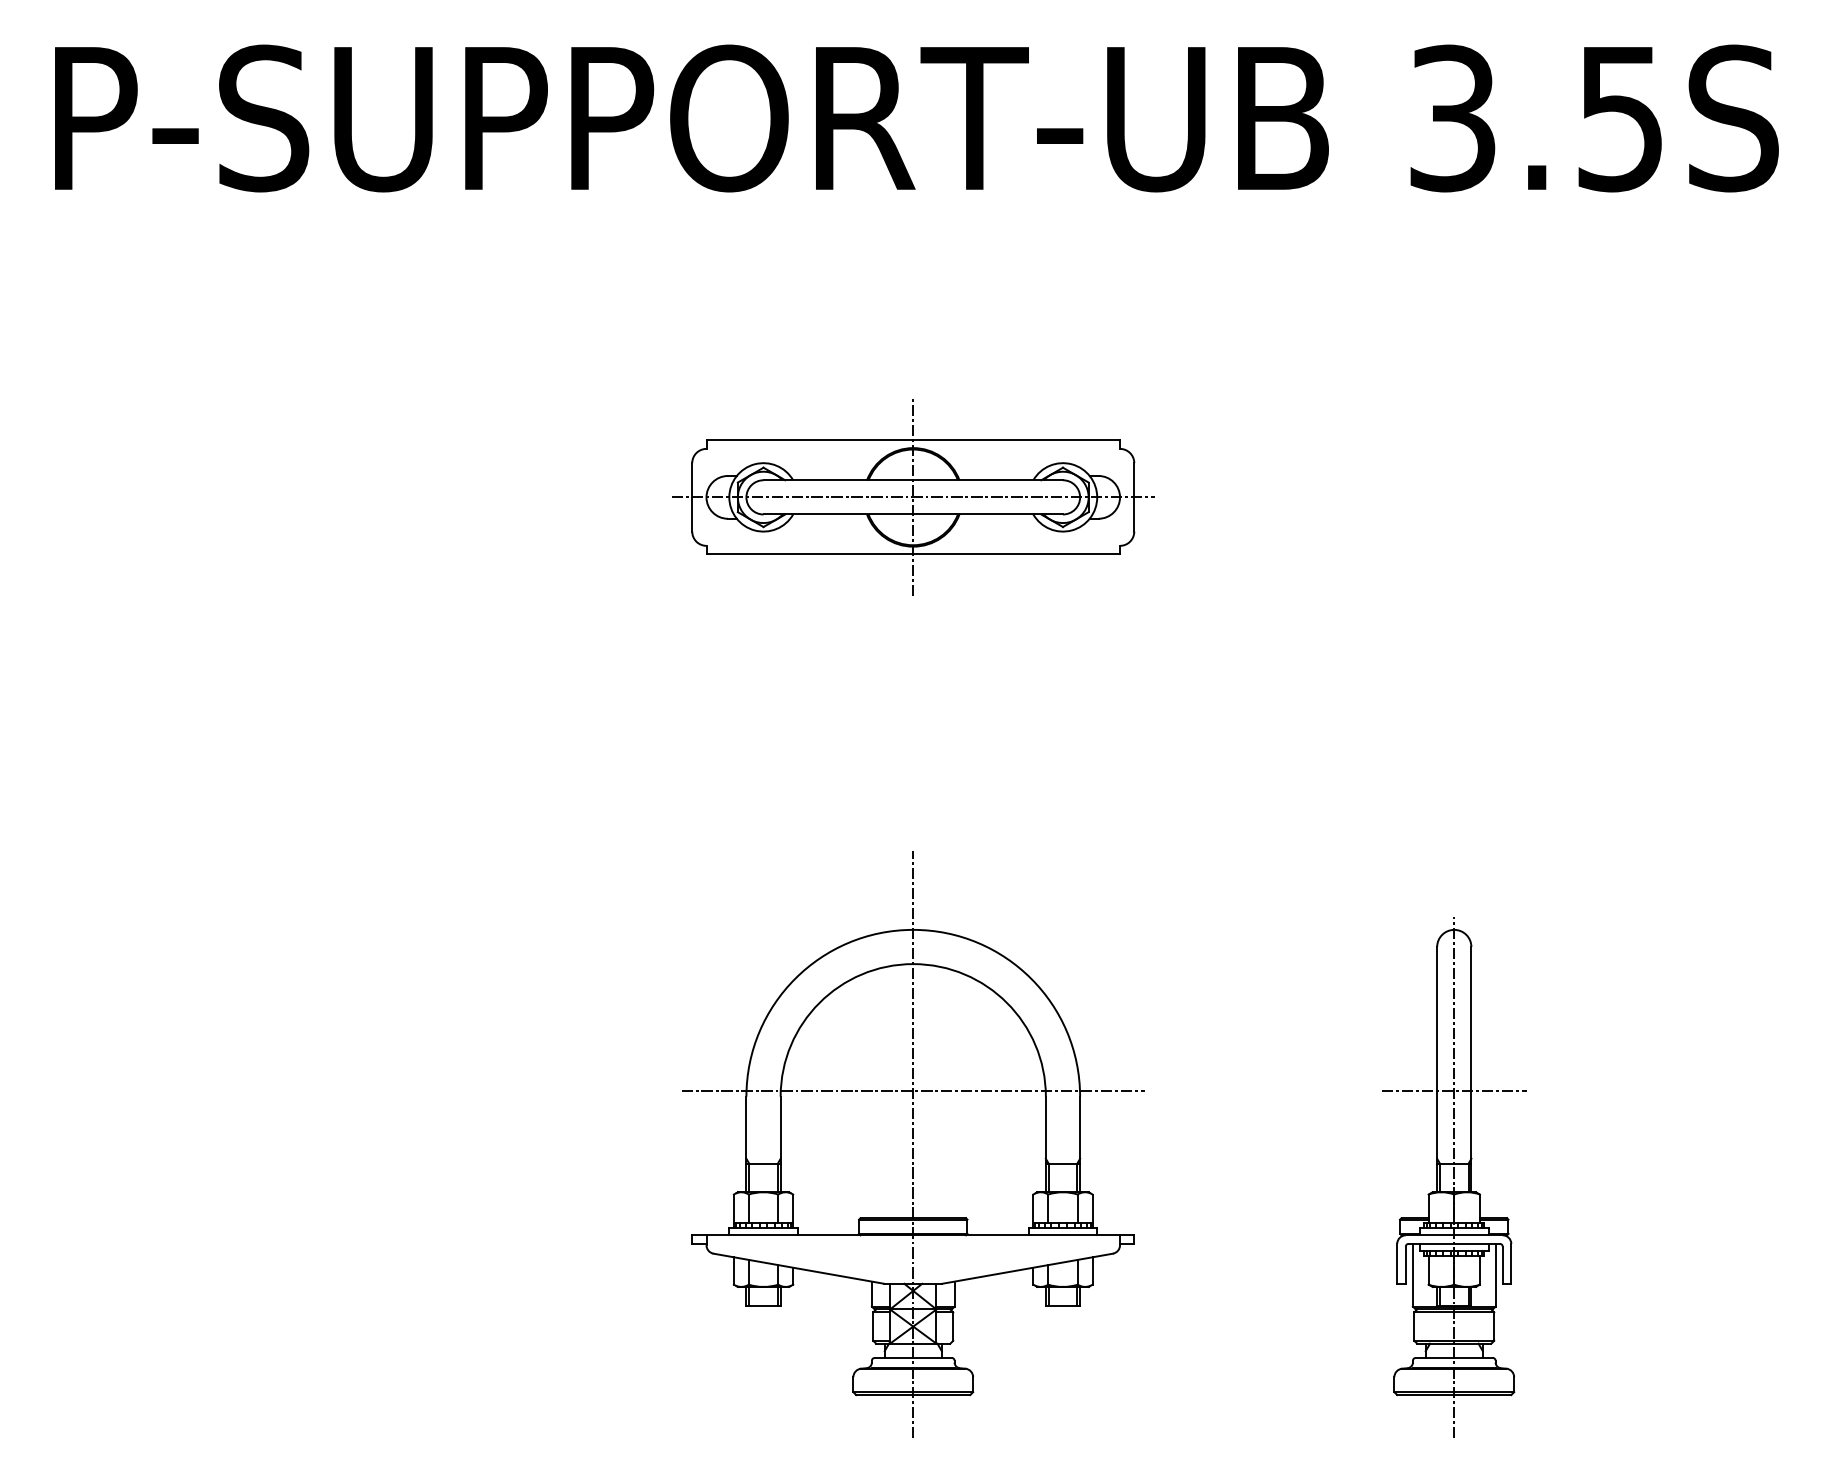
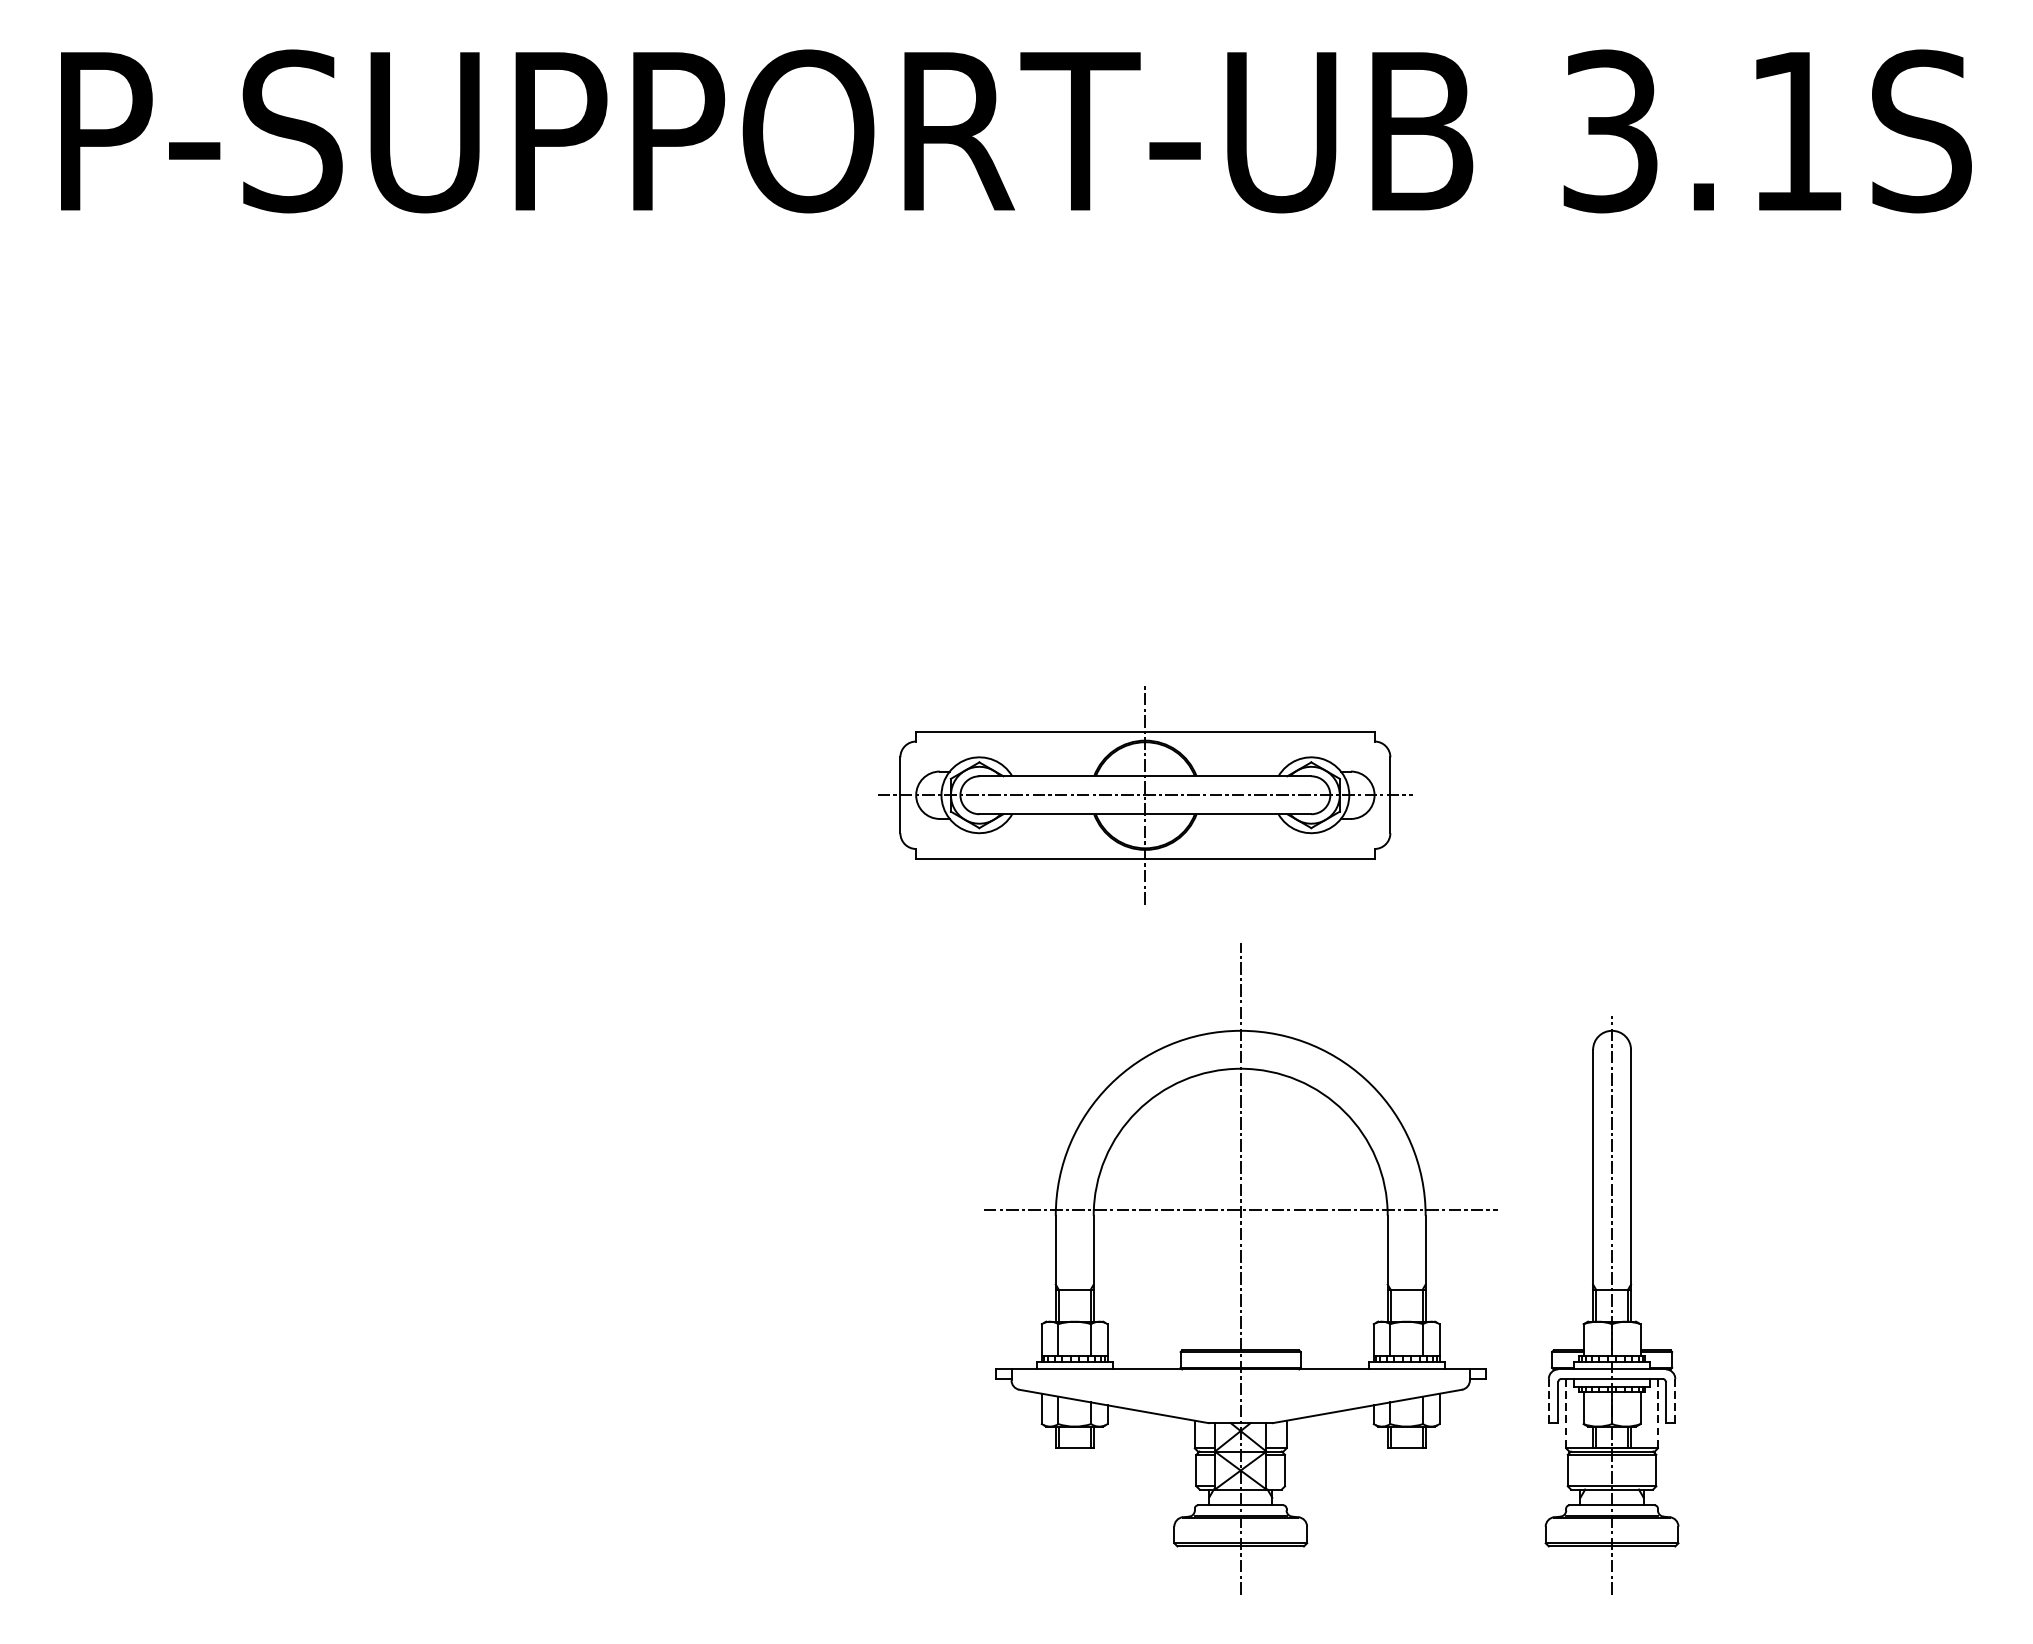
text: (1619, 119) -> (1795, 132), 3.5S -> 3.1S
part: (913, 497) -> (1145, 795), moved
line: (1454, 1091) -> (1612, 1209), removed
part: (913, 1144) -> (1240, 1268), moved
line: (1397, 1263) -> (1549, 1400), solid -> dashed
line: (1511, 1263) -> (1675, 1400), solid -> dashed
line: (1412, 1275) -> (1565, 1413), solid -> dashed
line: (1495, 1275) -> (1657, 1413), solid -> dashed

